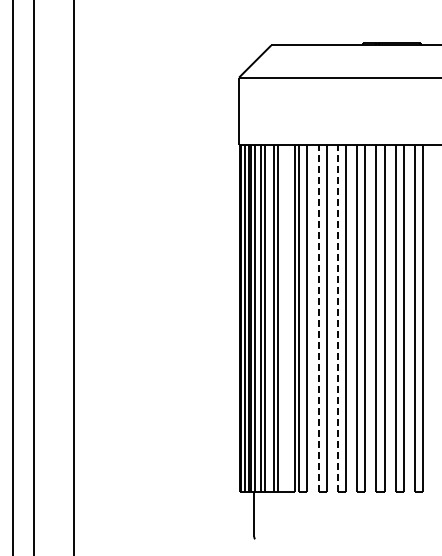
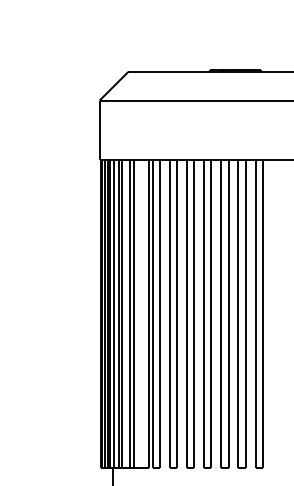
line: (318, 318) -> (170, 313), dashed -> solid
line: (337, 318) -> (186, 313), dashed -> solid

